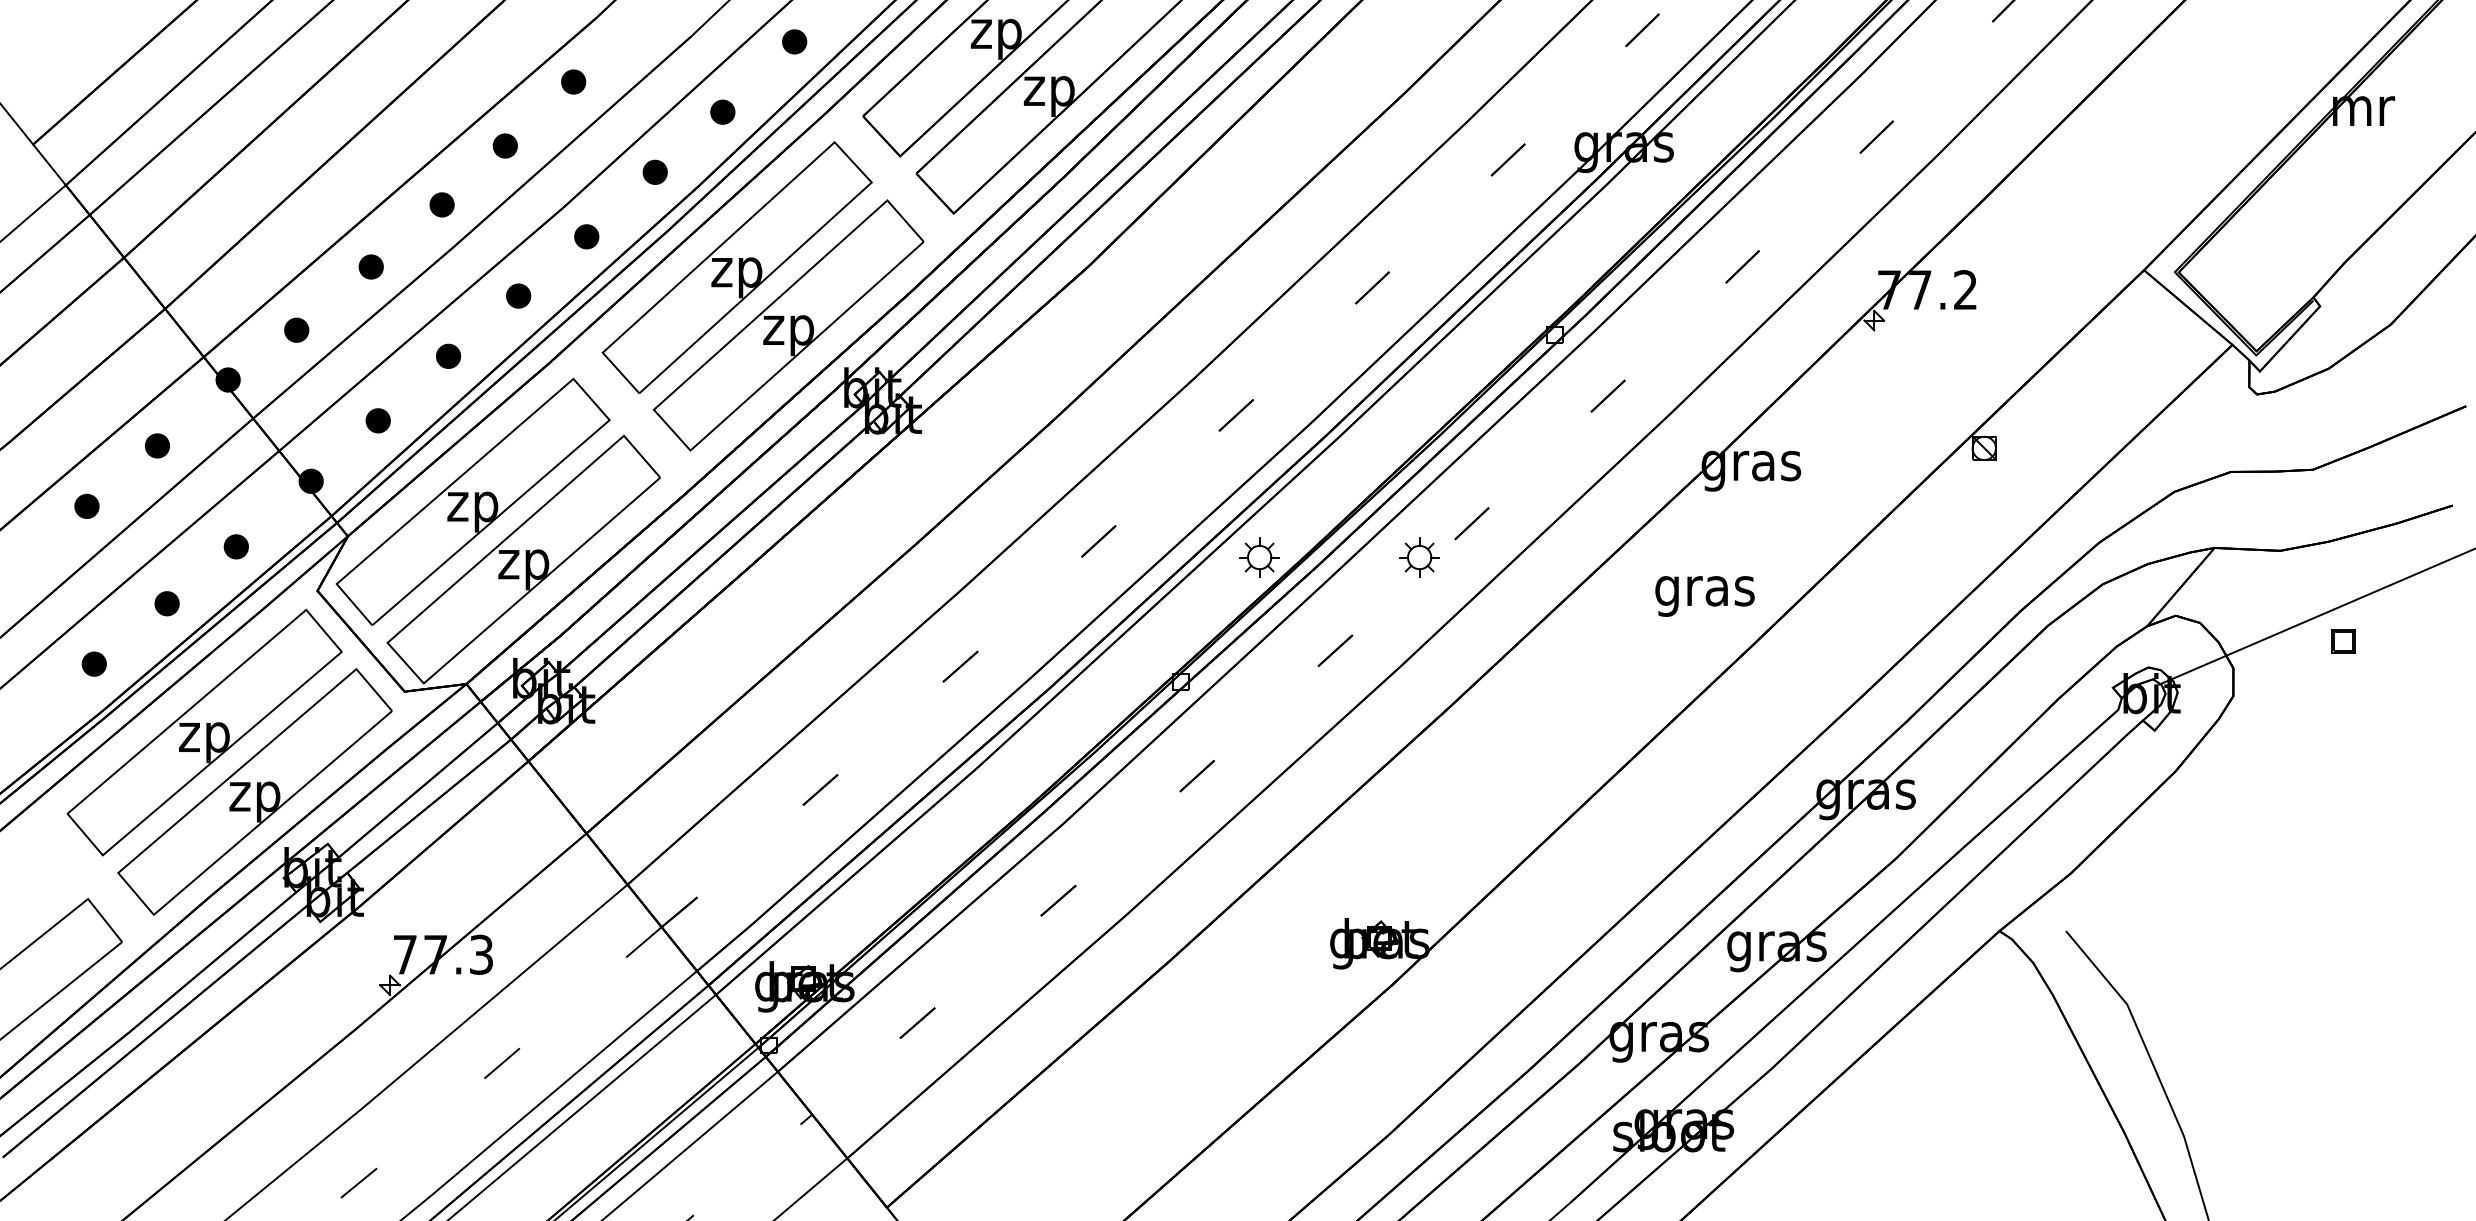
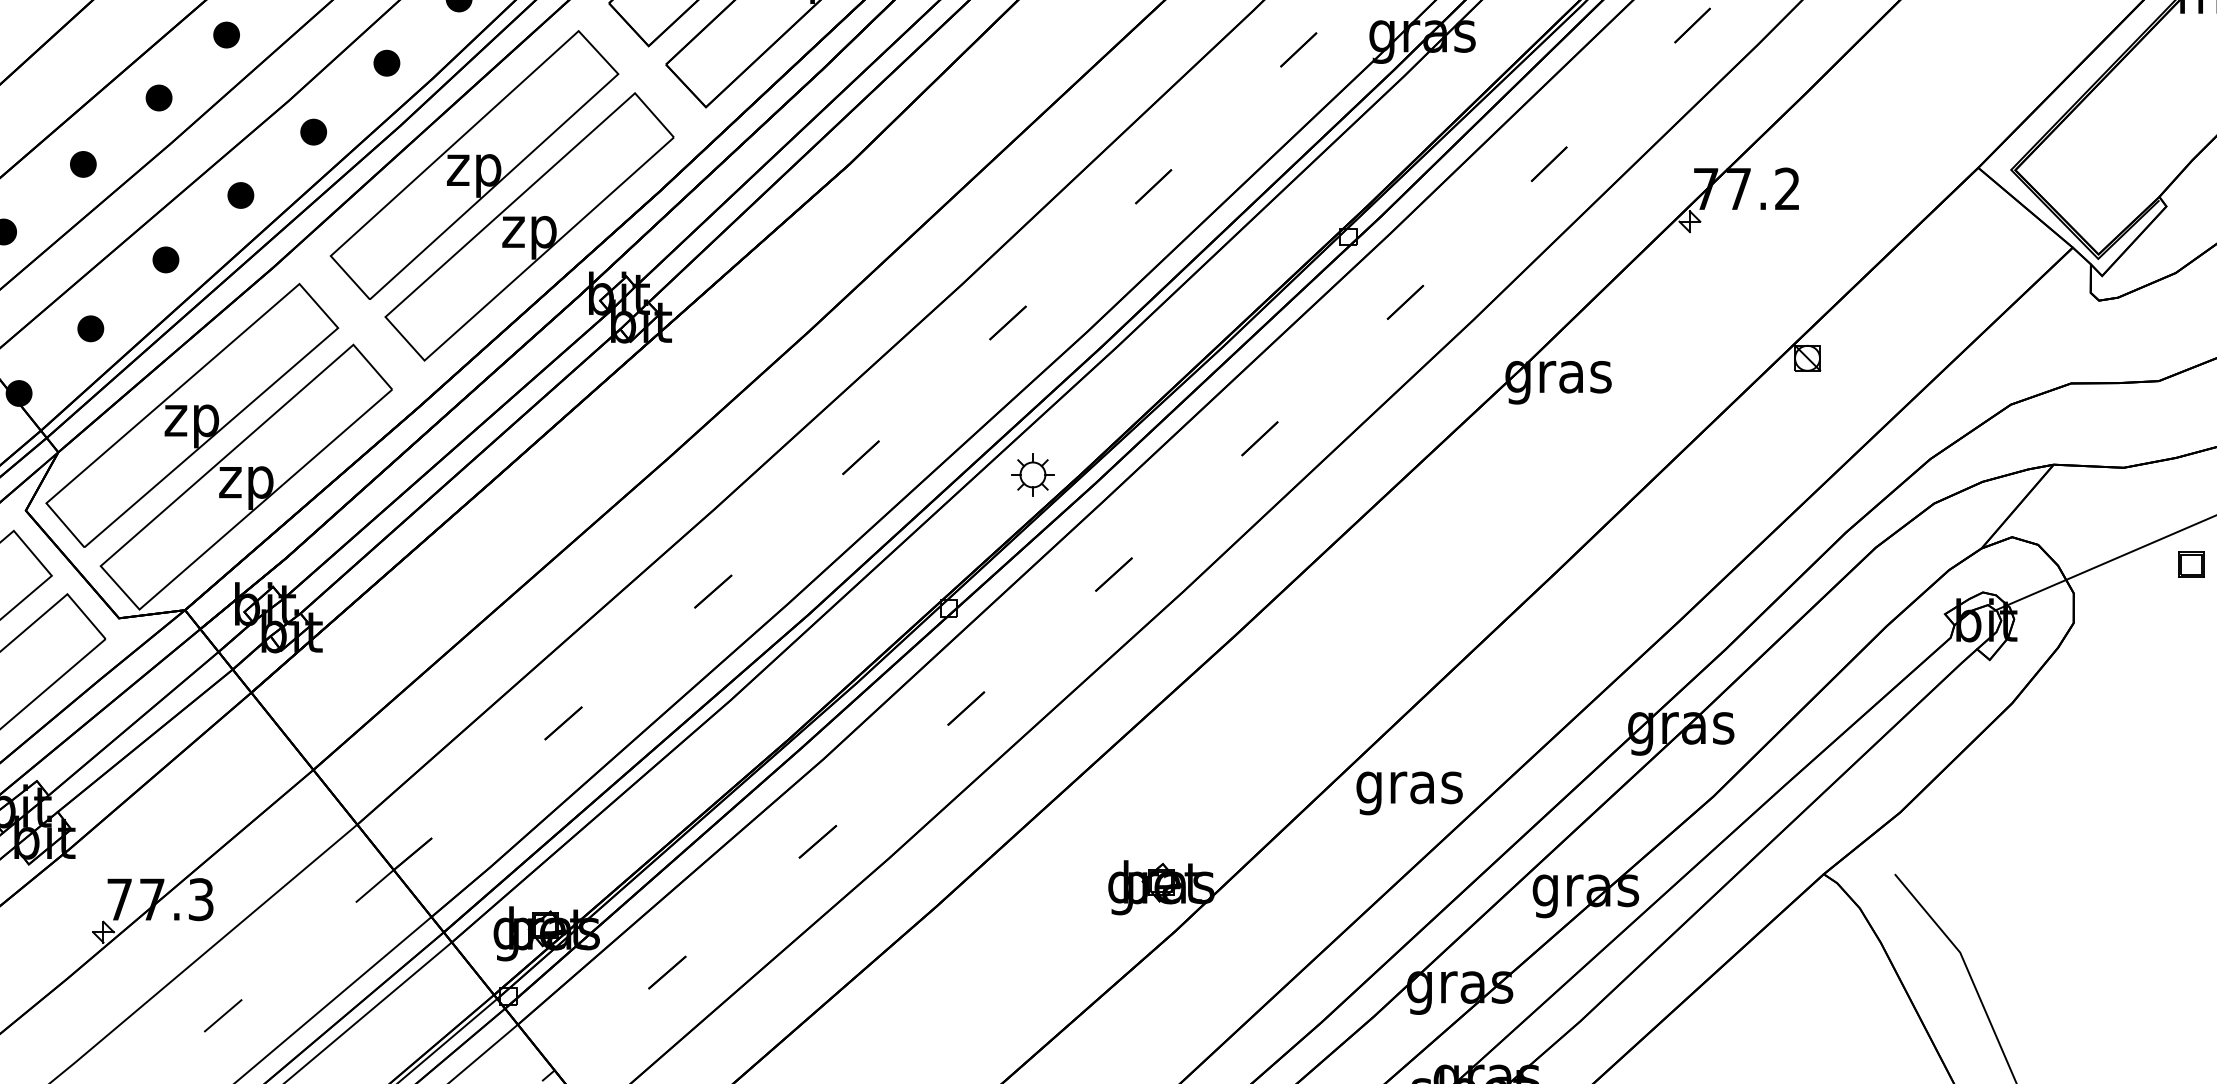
part: (1419, 557) -> (1203, 474), removed
text: (1704, 596) -> (1409, 793), moved

